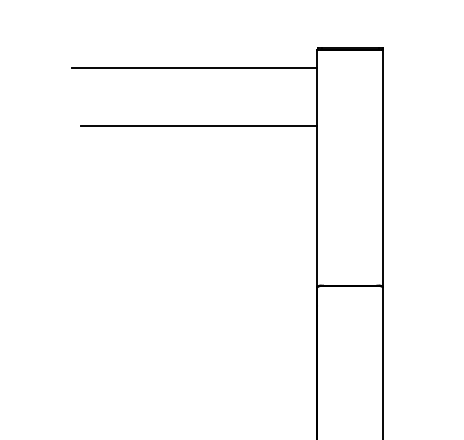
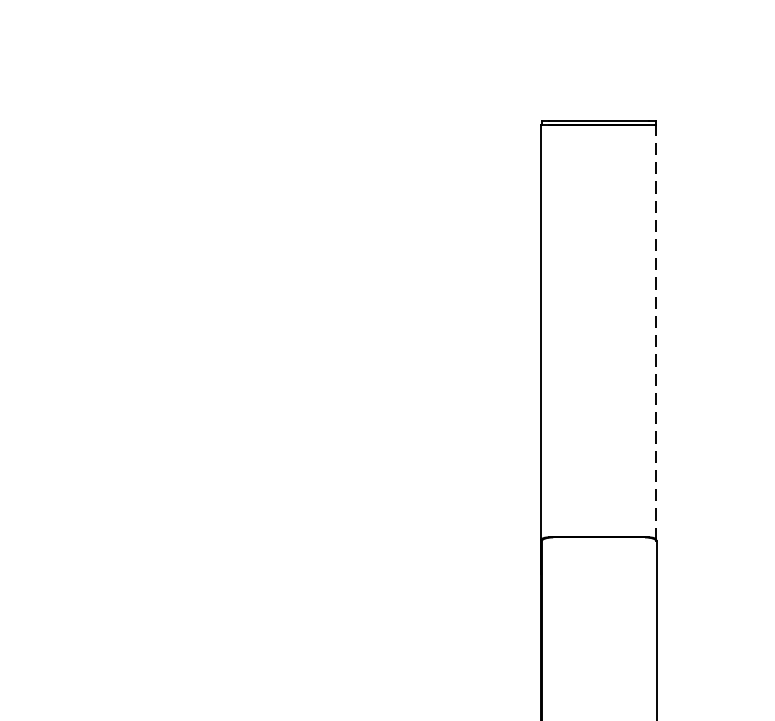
line: (194, 67) -> (326, 155), removed
line: (199, 126) -> (335, 259), removed
line: (382, 168) -> (655, 332), solid -> dashed

